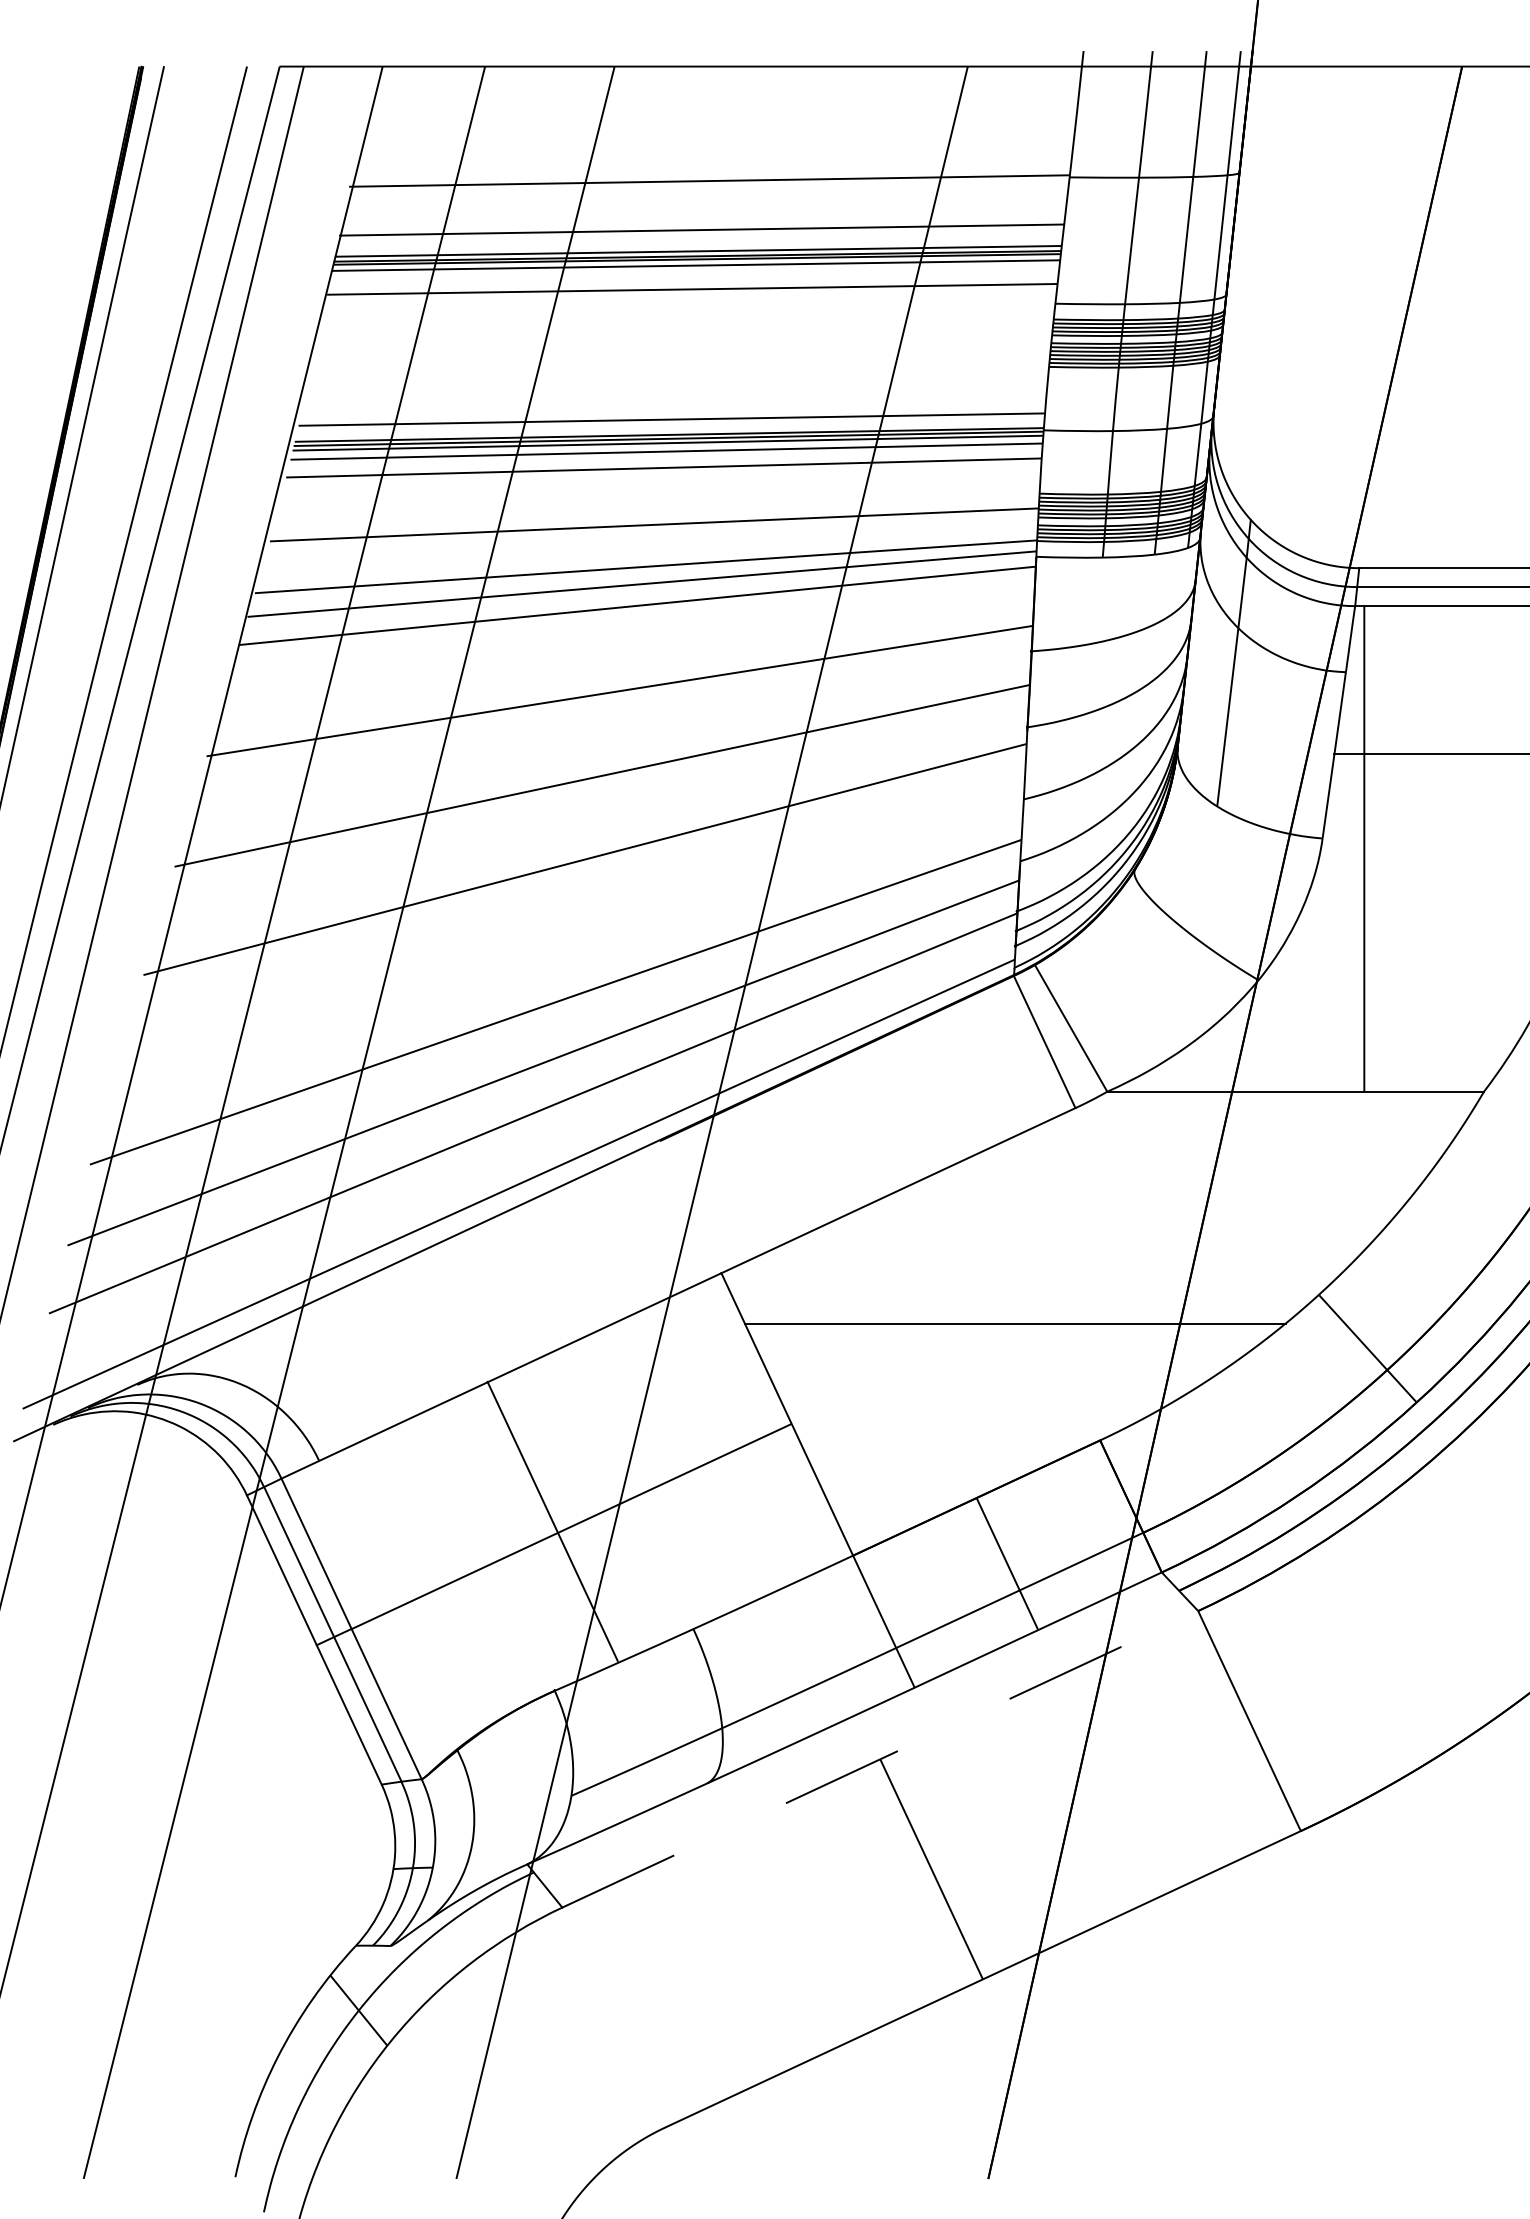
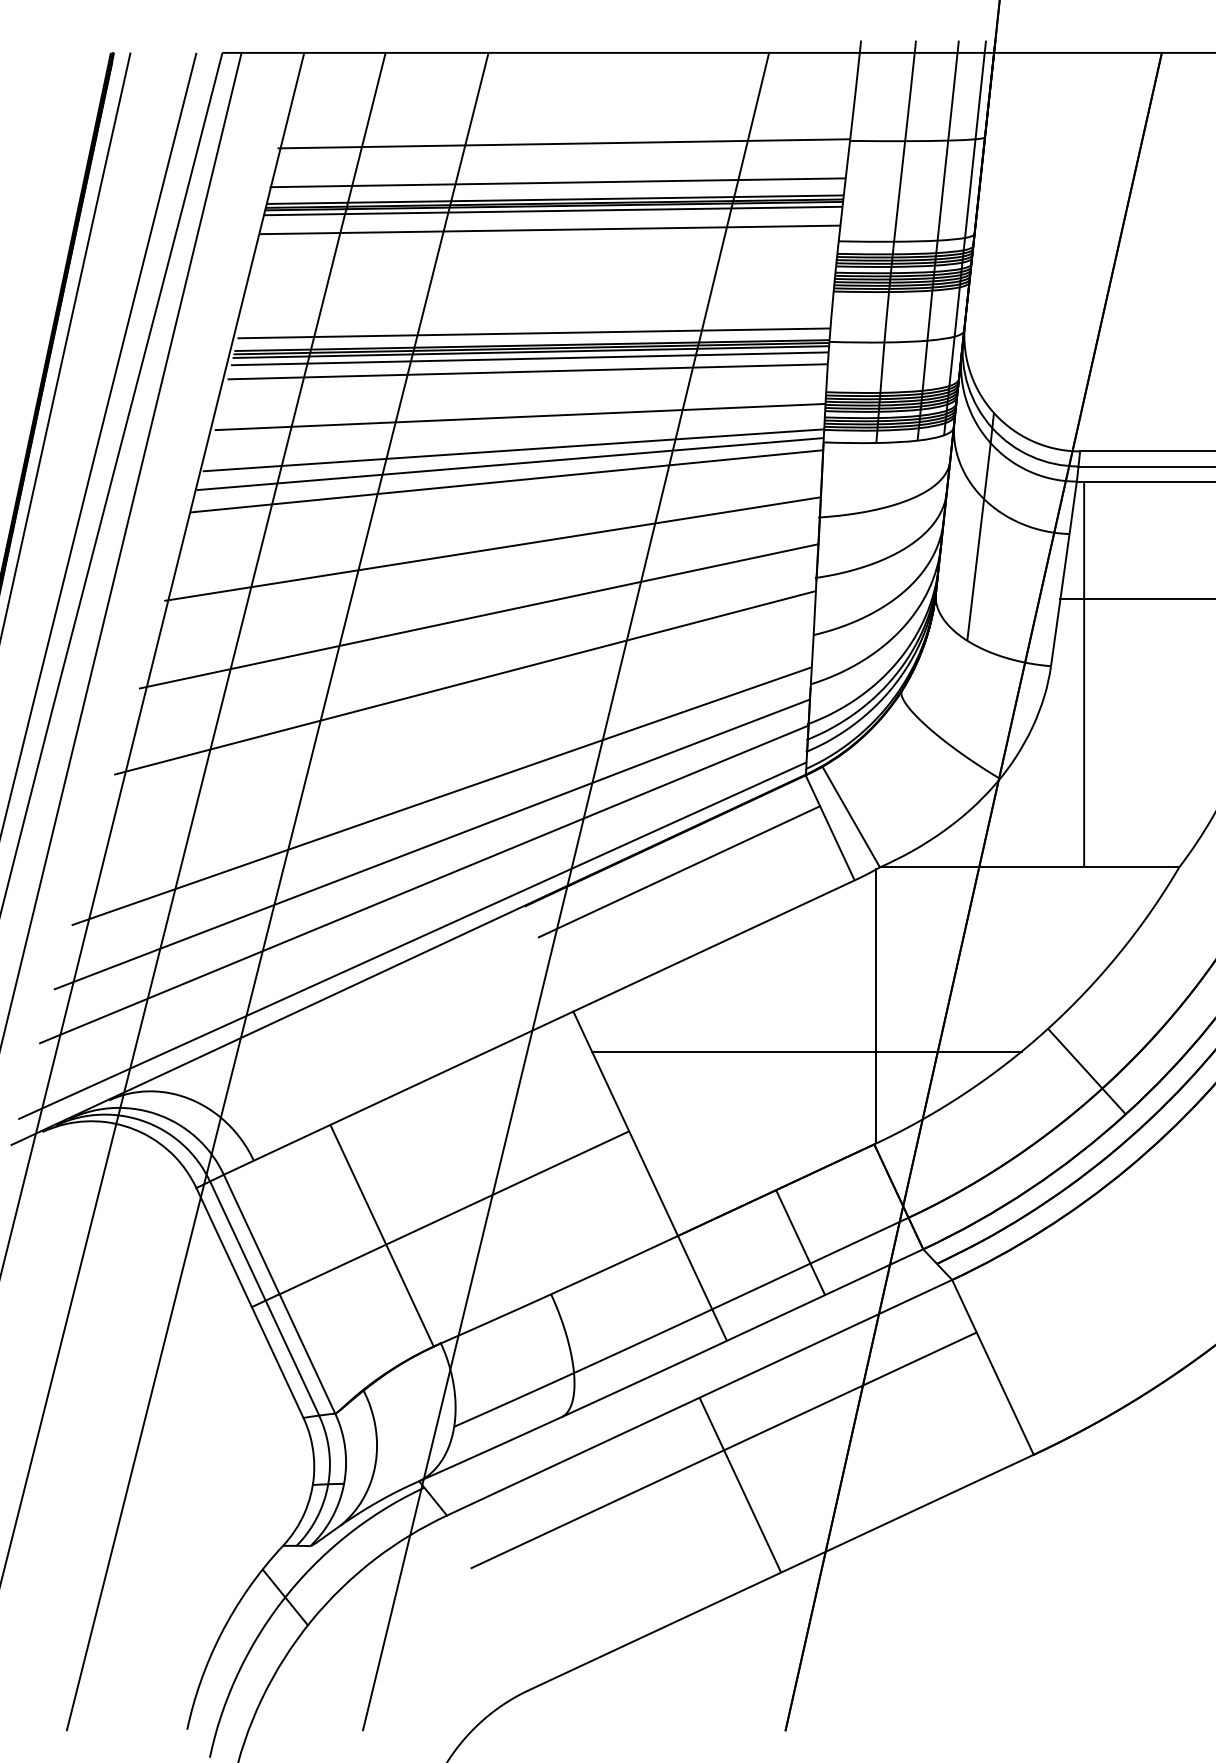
line: (854, 1096) -> (679, 871), added
line: (1102, 1266) -> (876, 1006), added
line: (552, 1520) -> (381, 1235), moved
line: (880, 1759) -> (699, 1397), dashed -> solid
line: (911, 1825) -> (724, 1450), added

